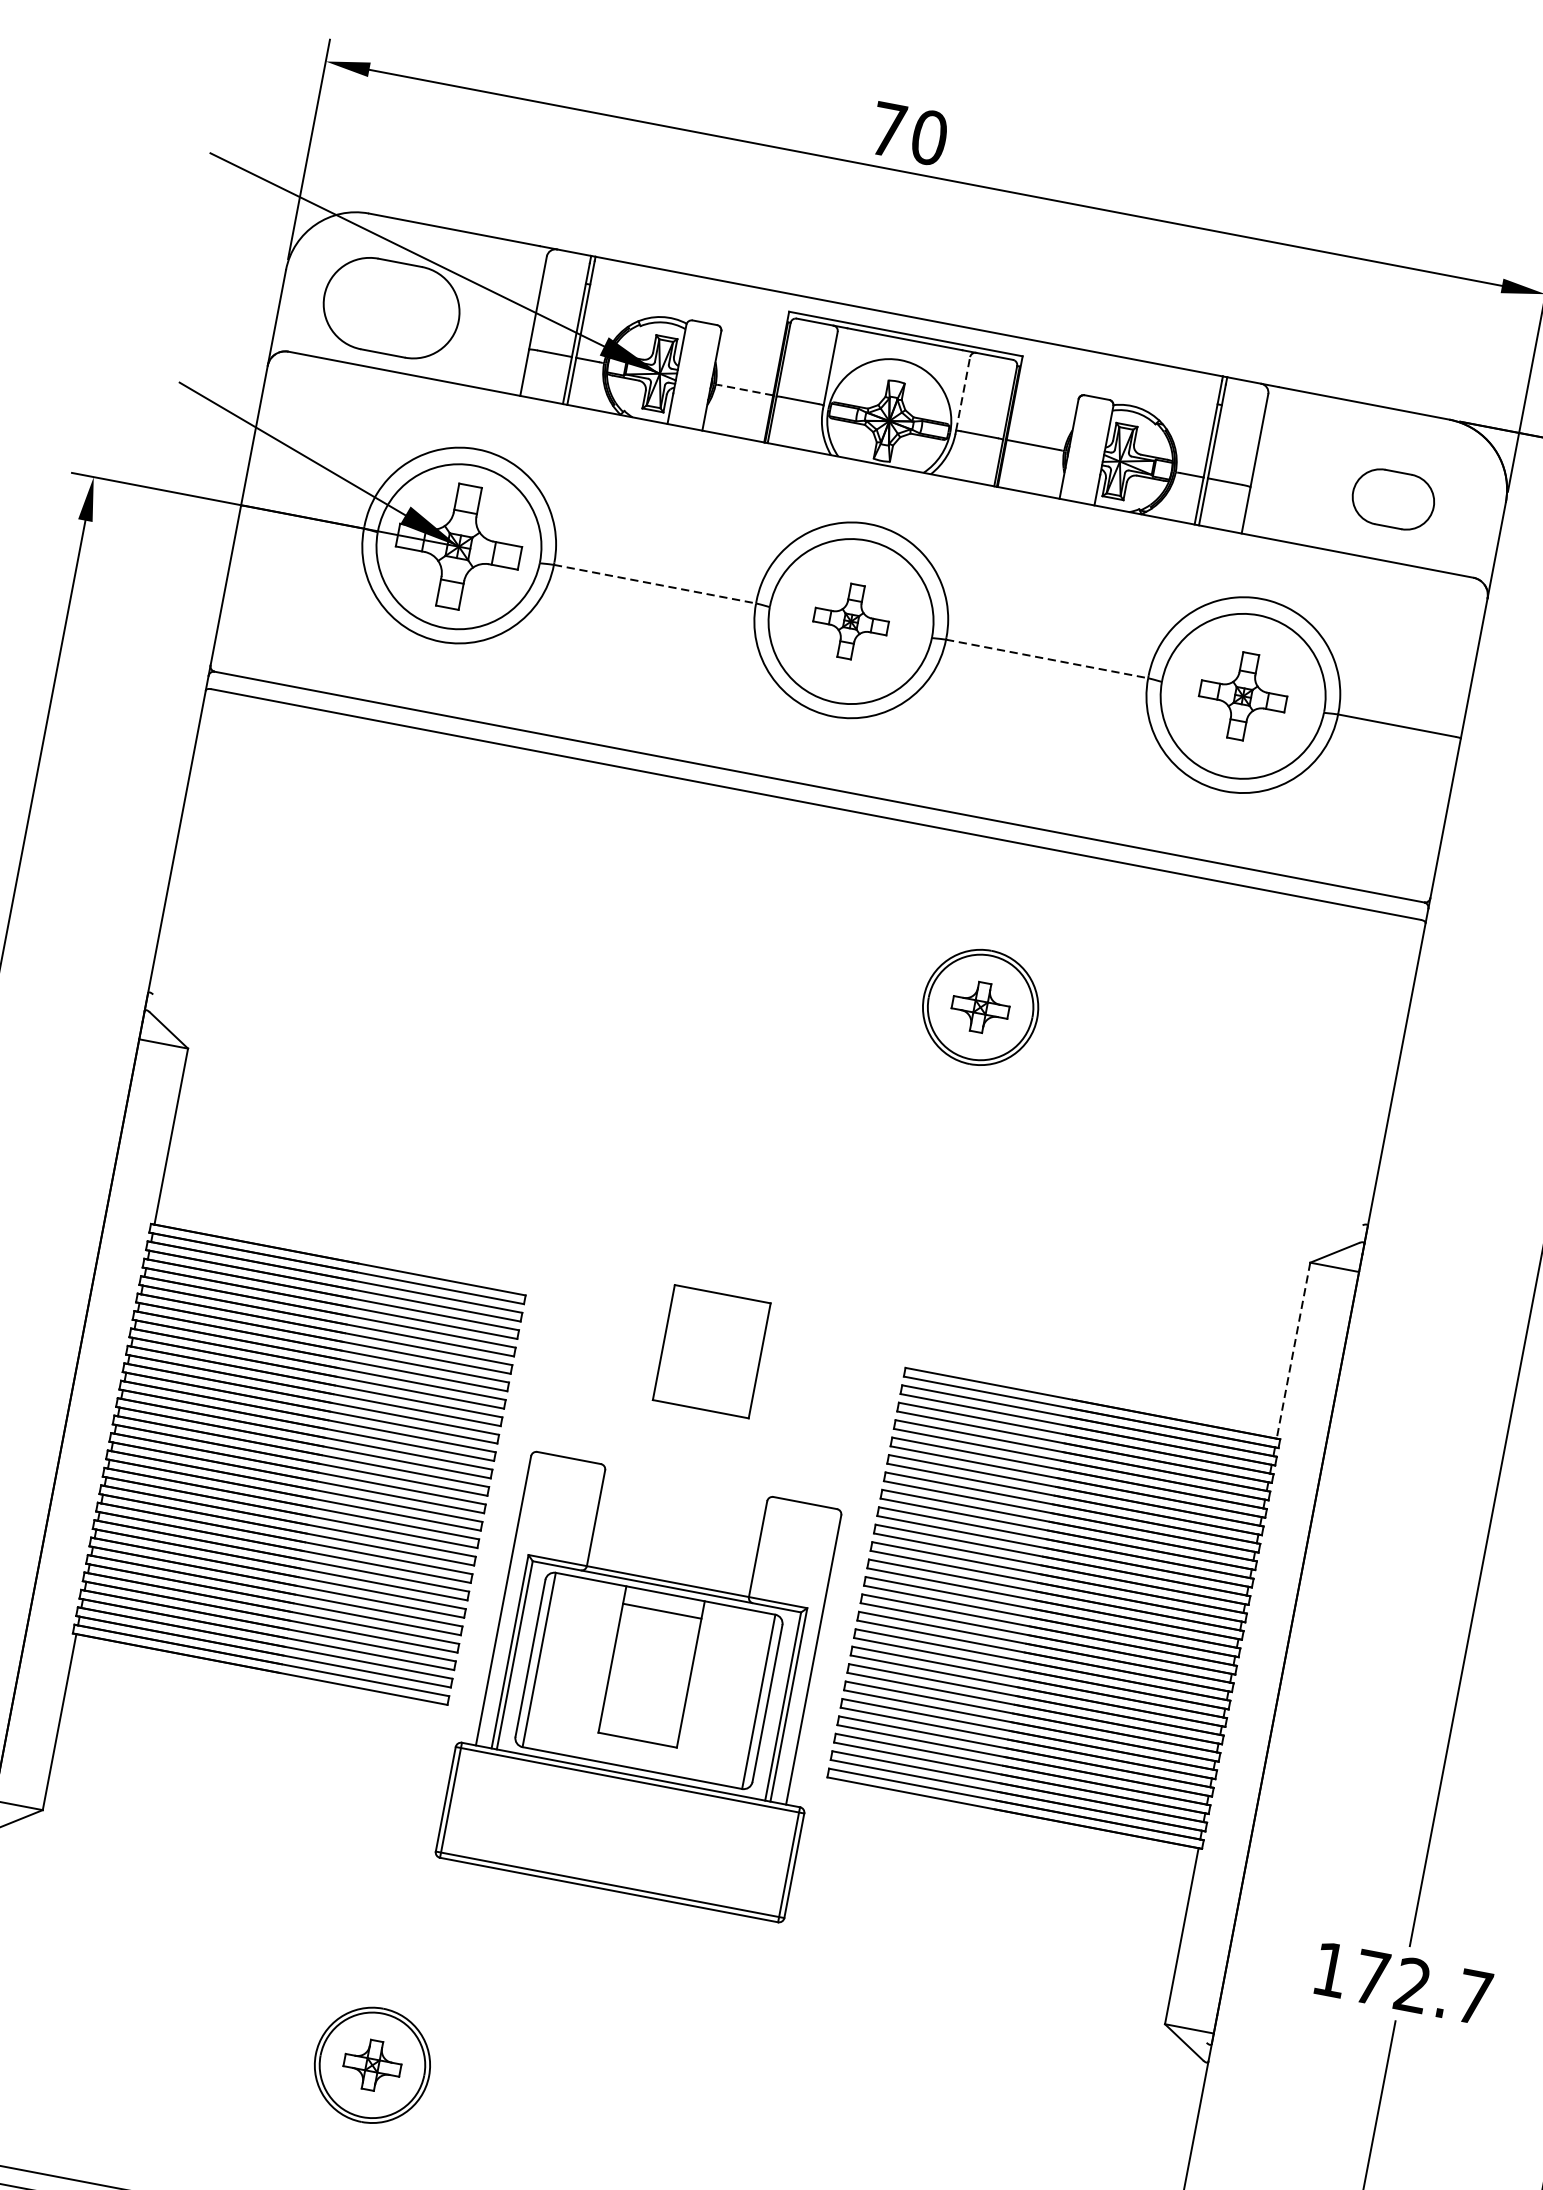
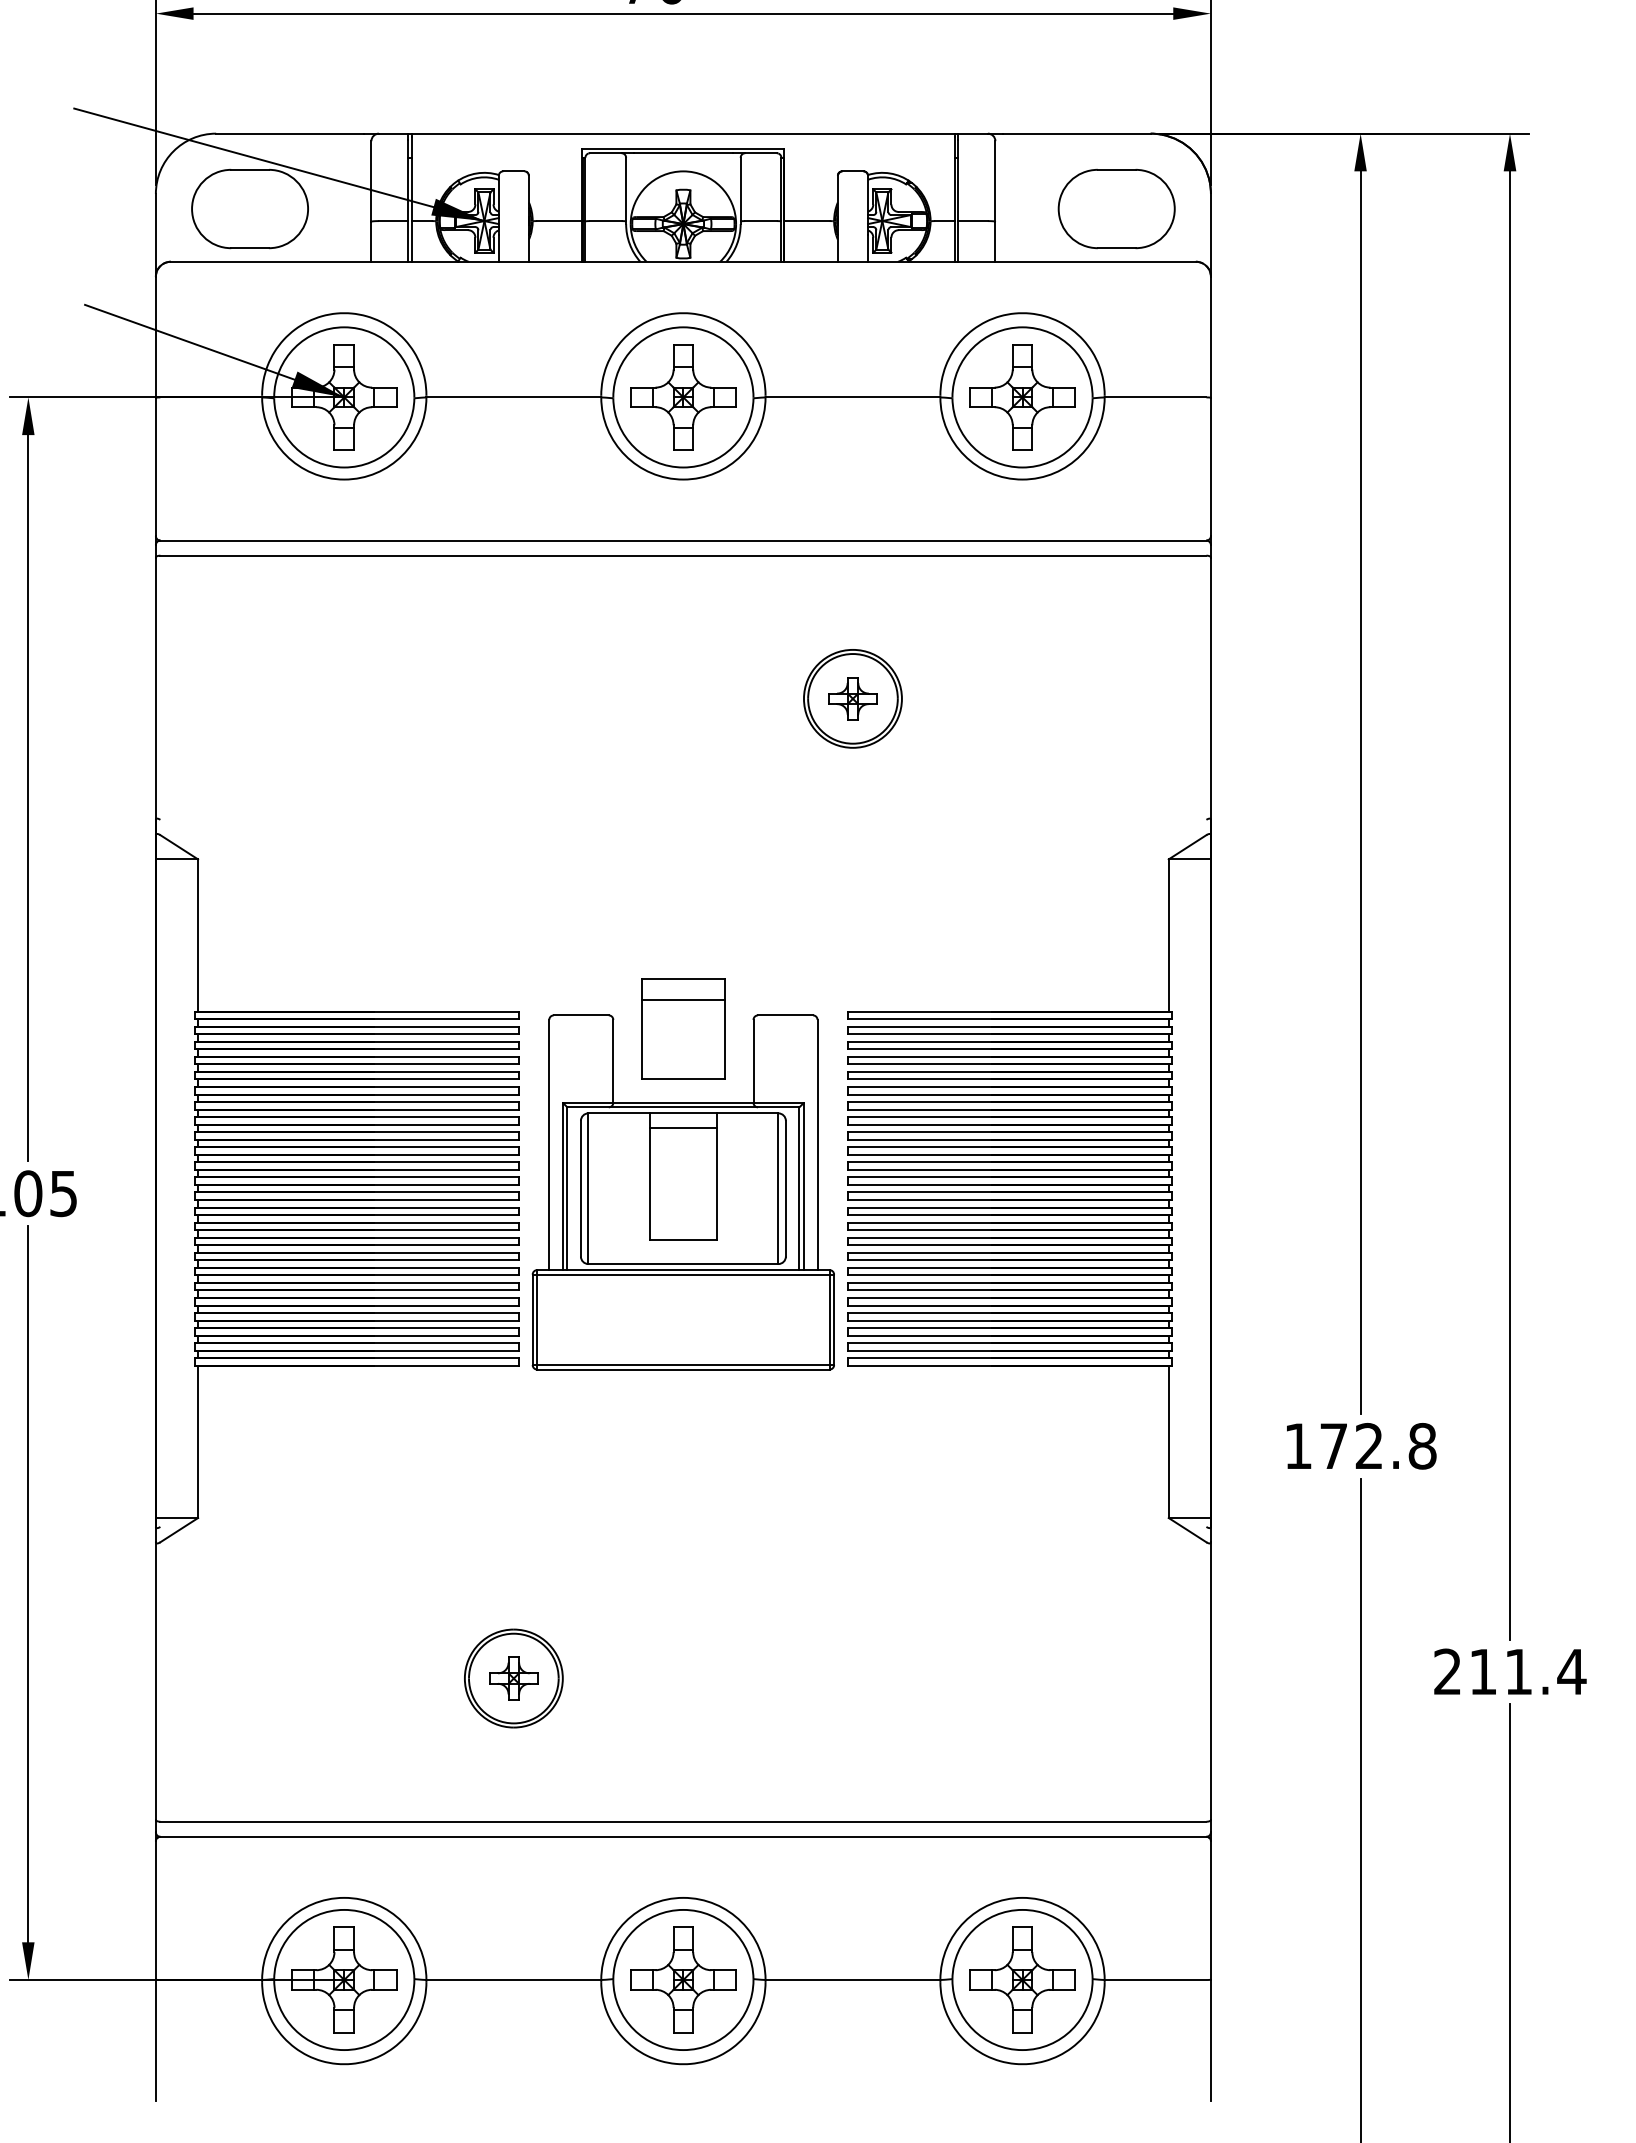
line: (746, 390) -> (559, 221), dashed -> solid
line: (962, 393) -> (740, 189), dashed -> solid
part: (1393, 499) -> (1116, 209), size x1.67
line: (655, 584) -> (514, 397), dashed -> solid
part: (851, 621) -> (683, 397), size x1.67
line: (1047, 659) -> (853, 397), dashed -> solid
part: (1243, 696) -> (1022, 397), size x1.43
line: (717, 1318) -> (682, 1000), added
line: (1293, 1351) -> (1168, 936), dashed -> solid
part: (647, 1685) -> (682, 1192), moved
text: (1474, 1997) -> (1422, 1446), 172.7 -> 172.8

